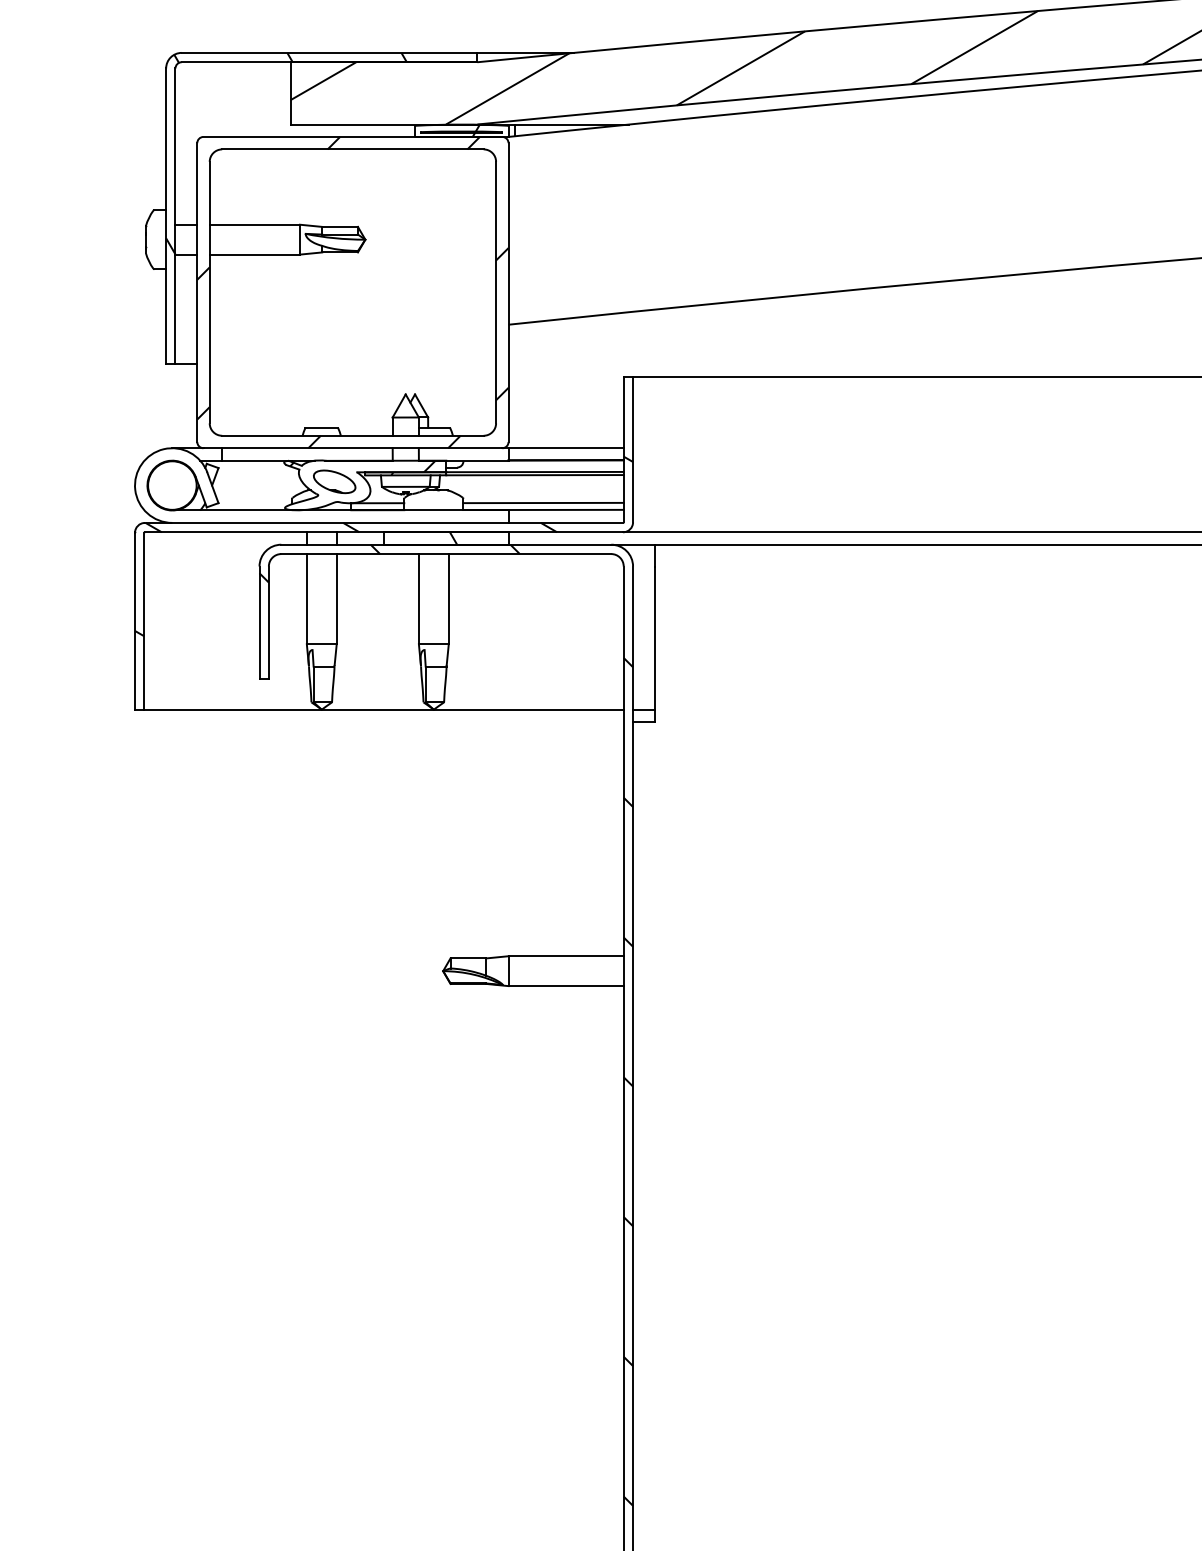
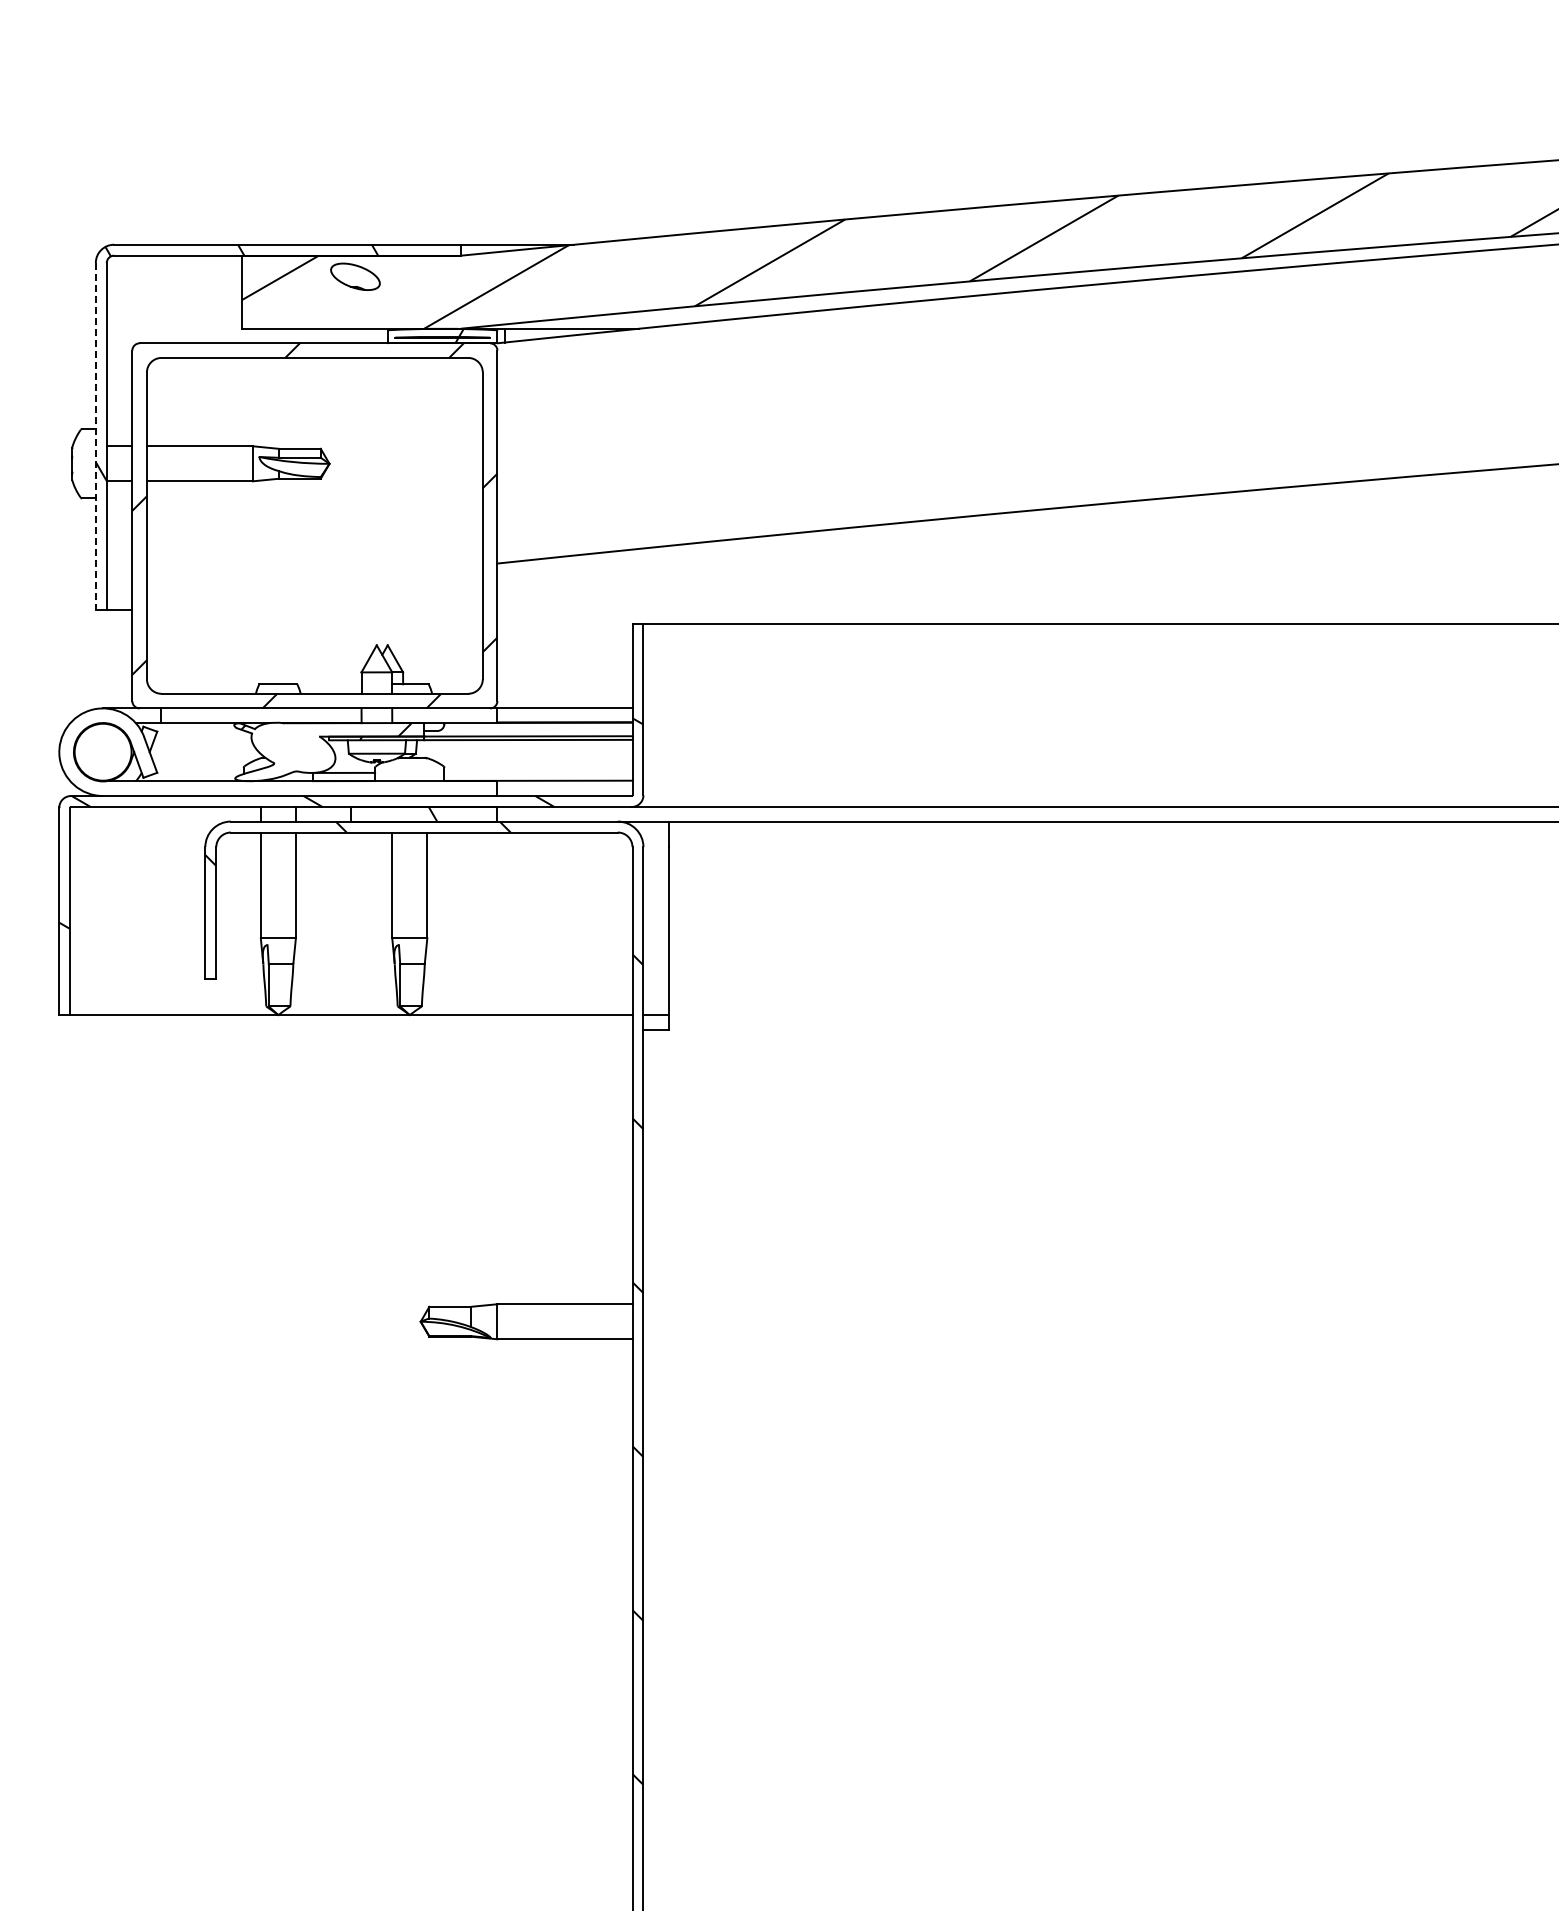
line: (165, 216) -> (95, 436), solid -> dashed
part: (334, 481) -> (355, 276), moved
line: (543, 502) -> (538, 772), removed

